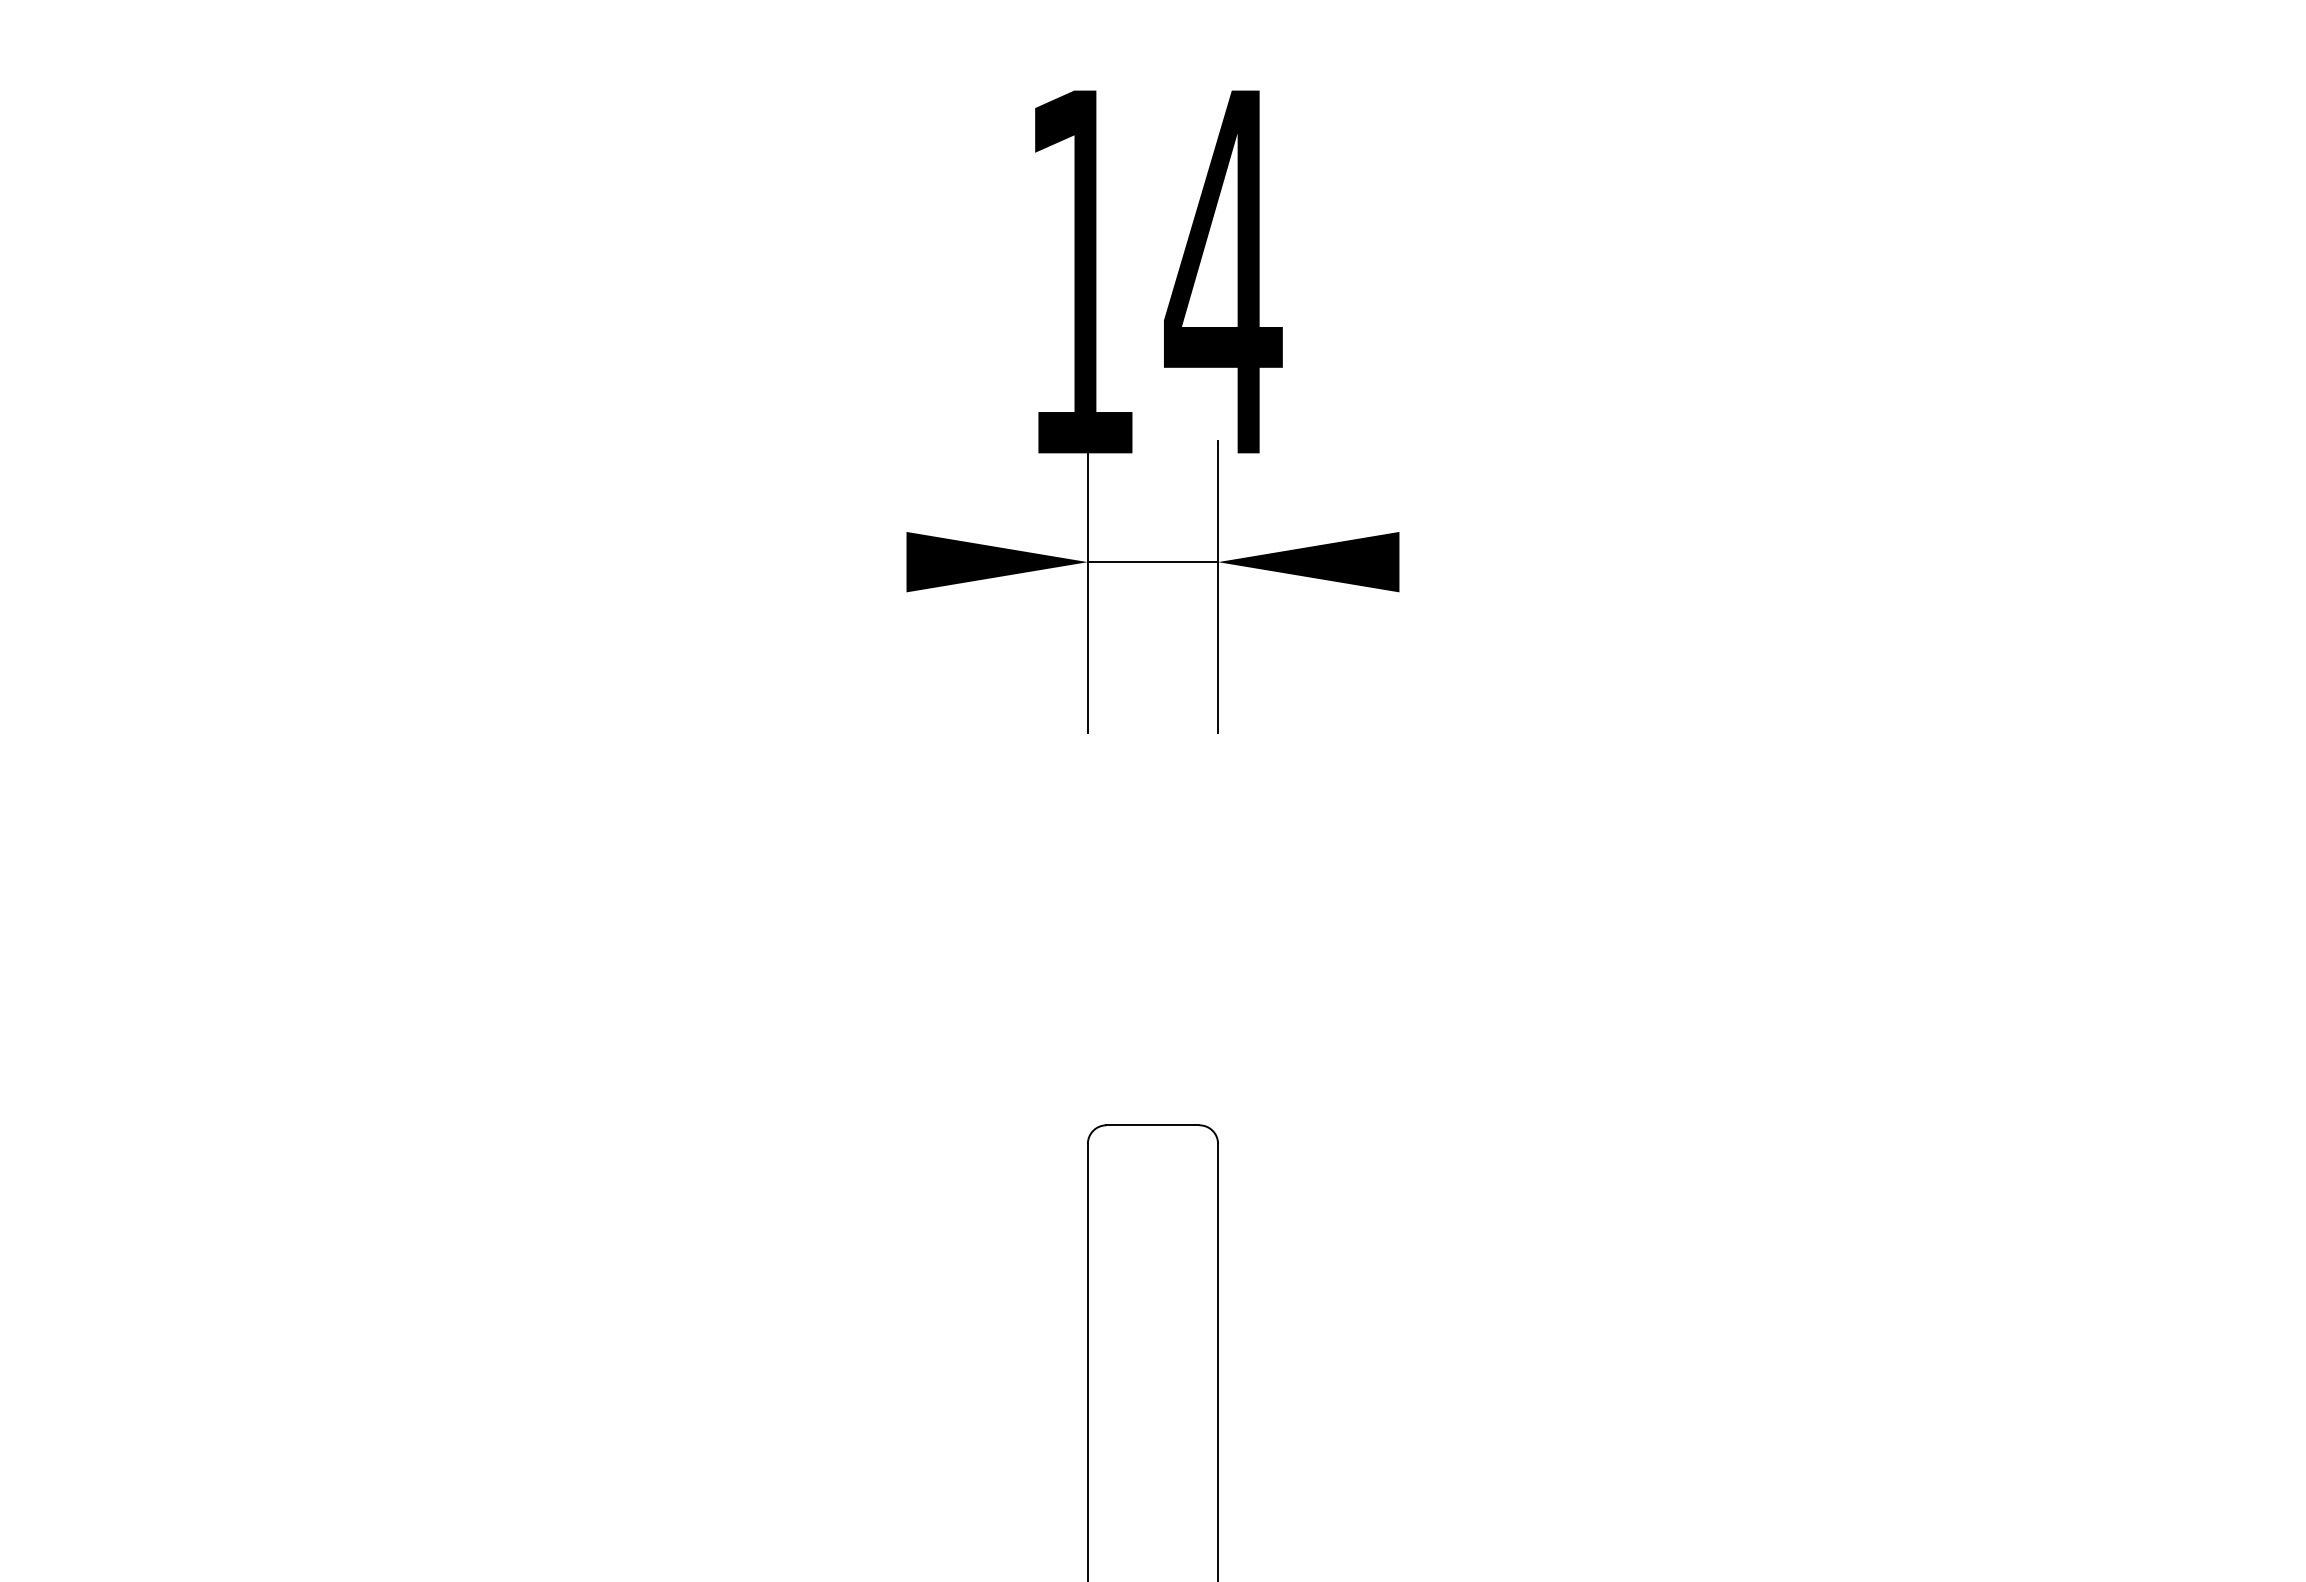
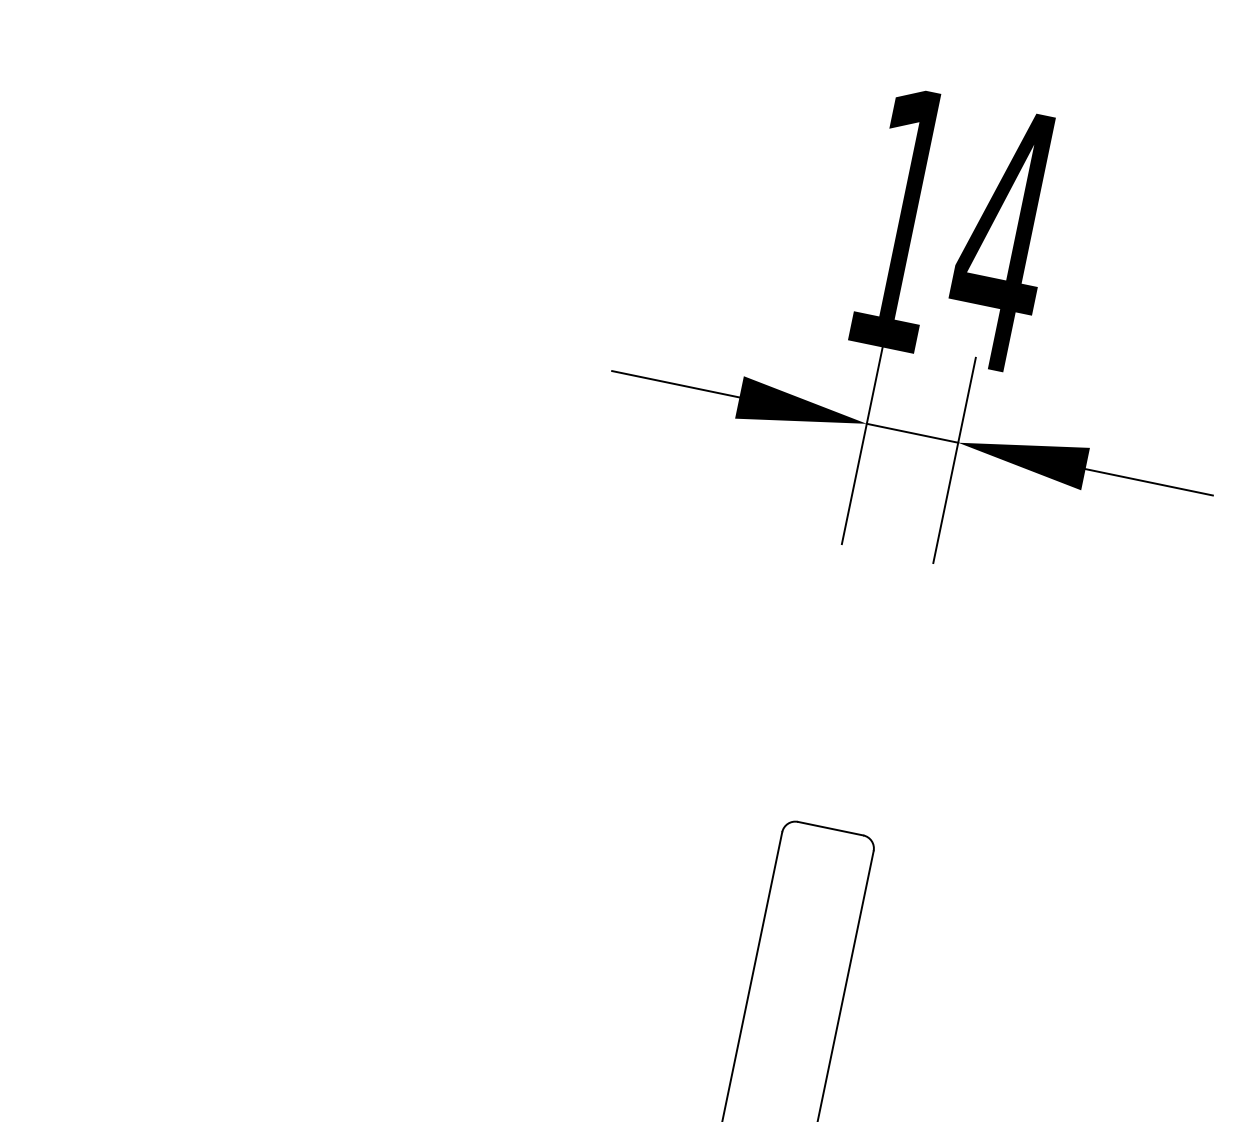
line: (815, 562) -> (675, 384), added
line: (1489, 562) -> (1148, 482), added

